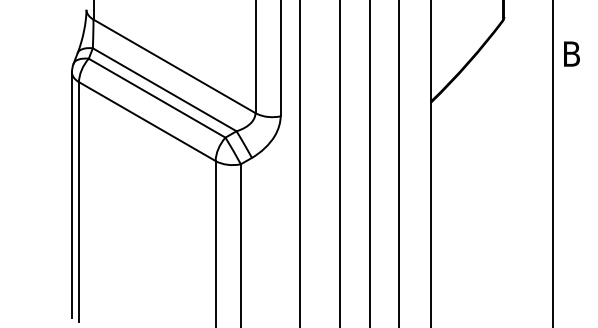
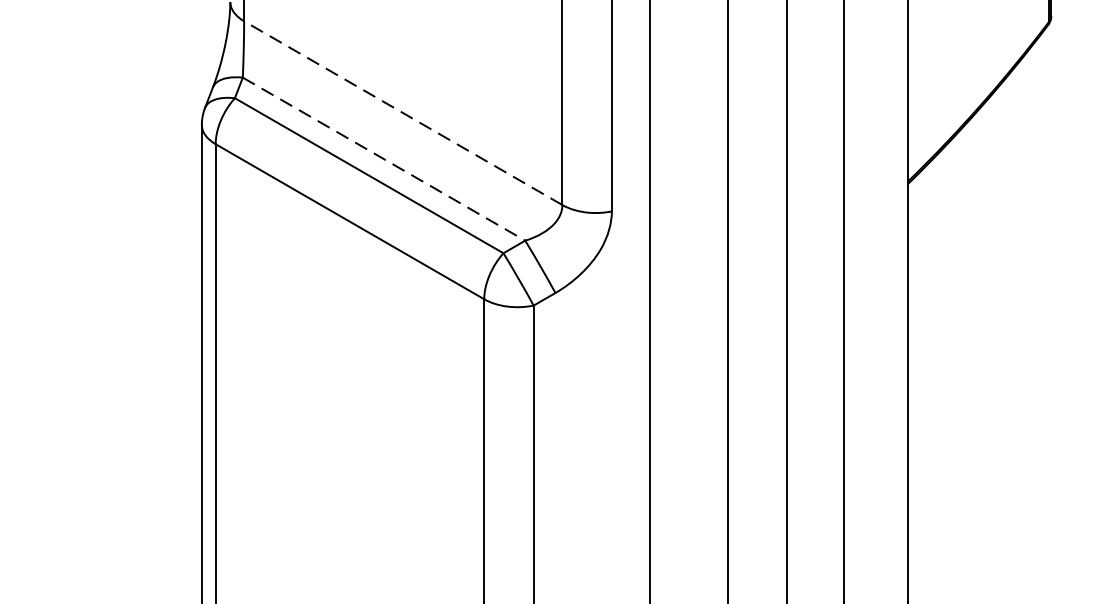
line: (174, 66) -> (403, 113), solid -> dashed
line: (164, 89) -> (383, 158), solid -> dashed

